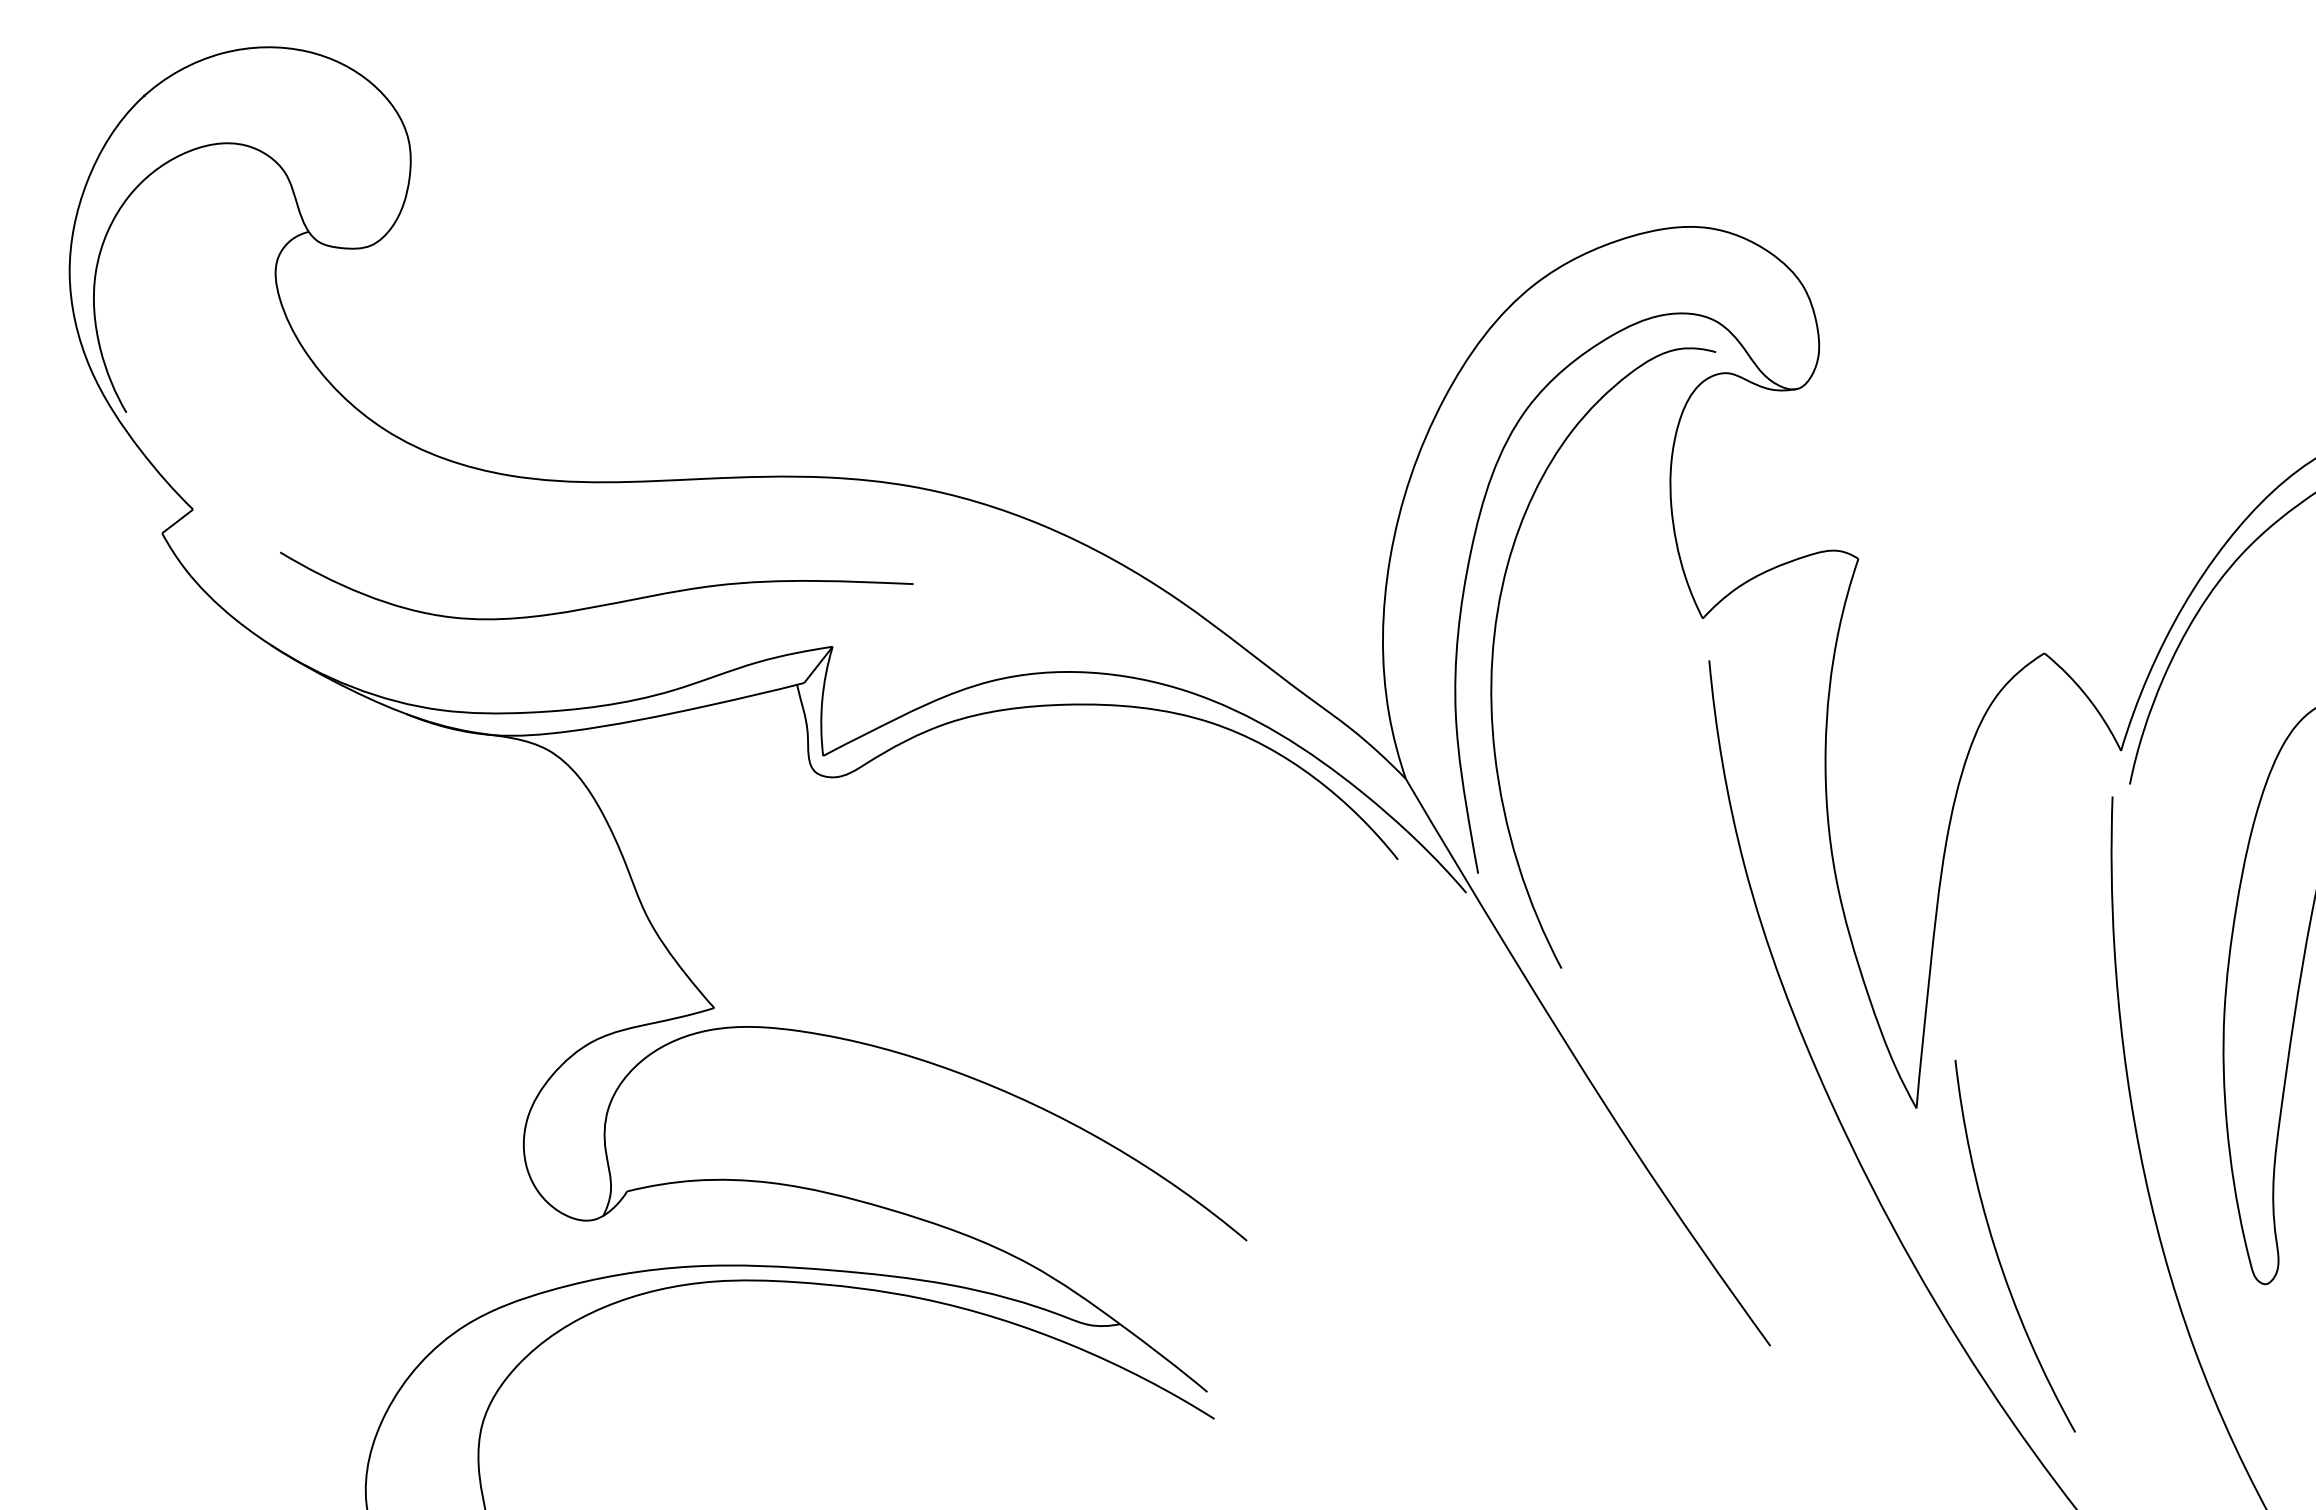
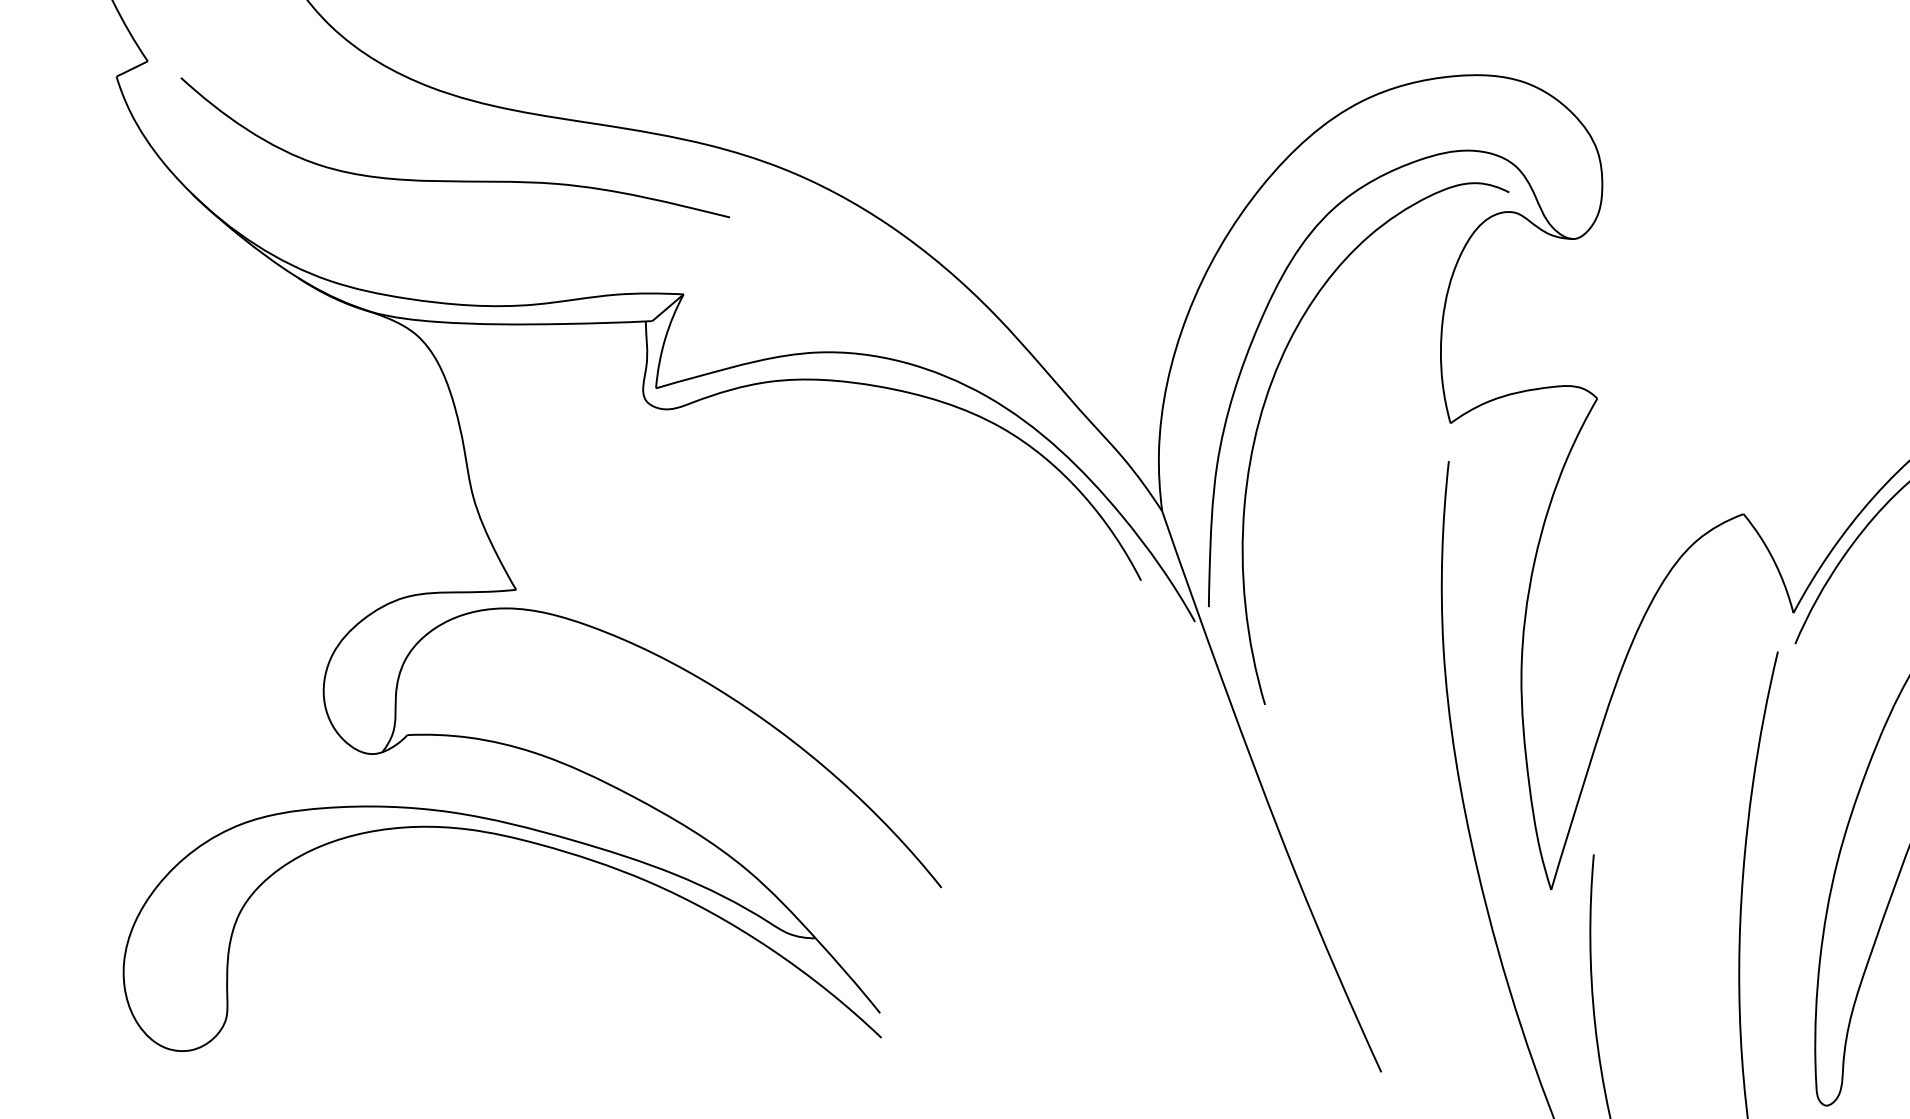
curve: (601, 604) -> (453, 180), moved

